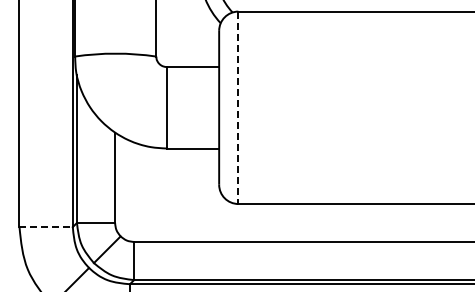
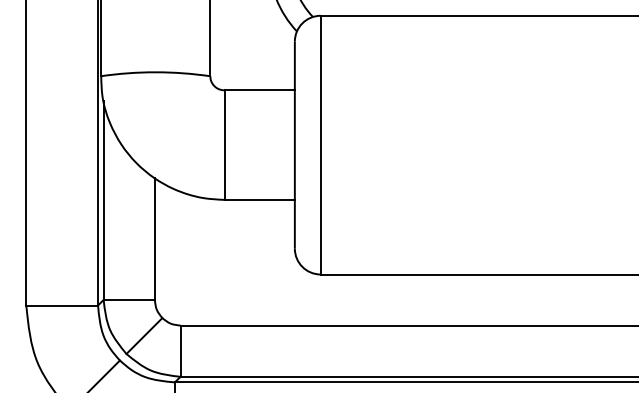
line: (238, 108) -> (320, 146), dashed -> solid
line: (46, 227) -> (62, 306), dashed -> solid

